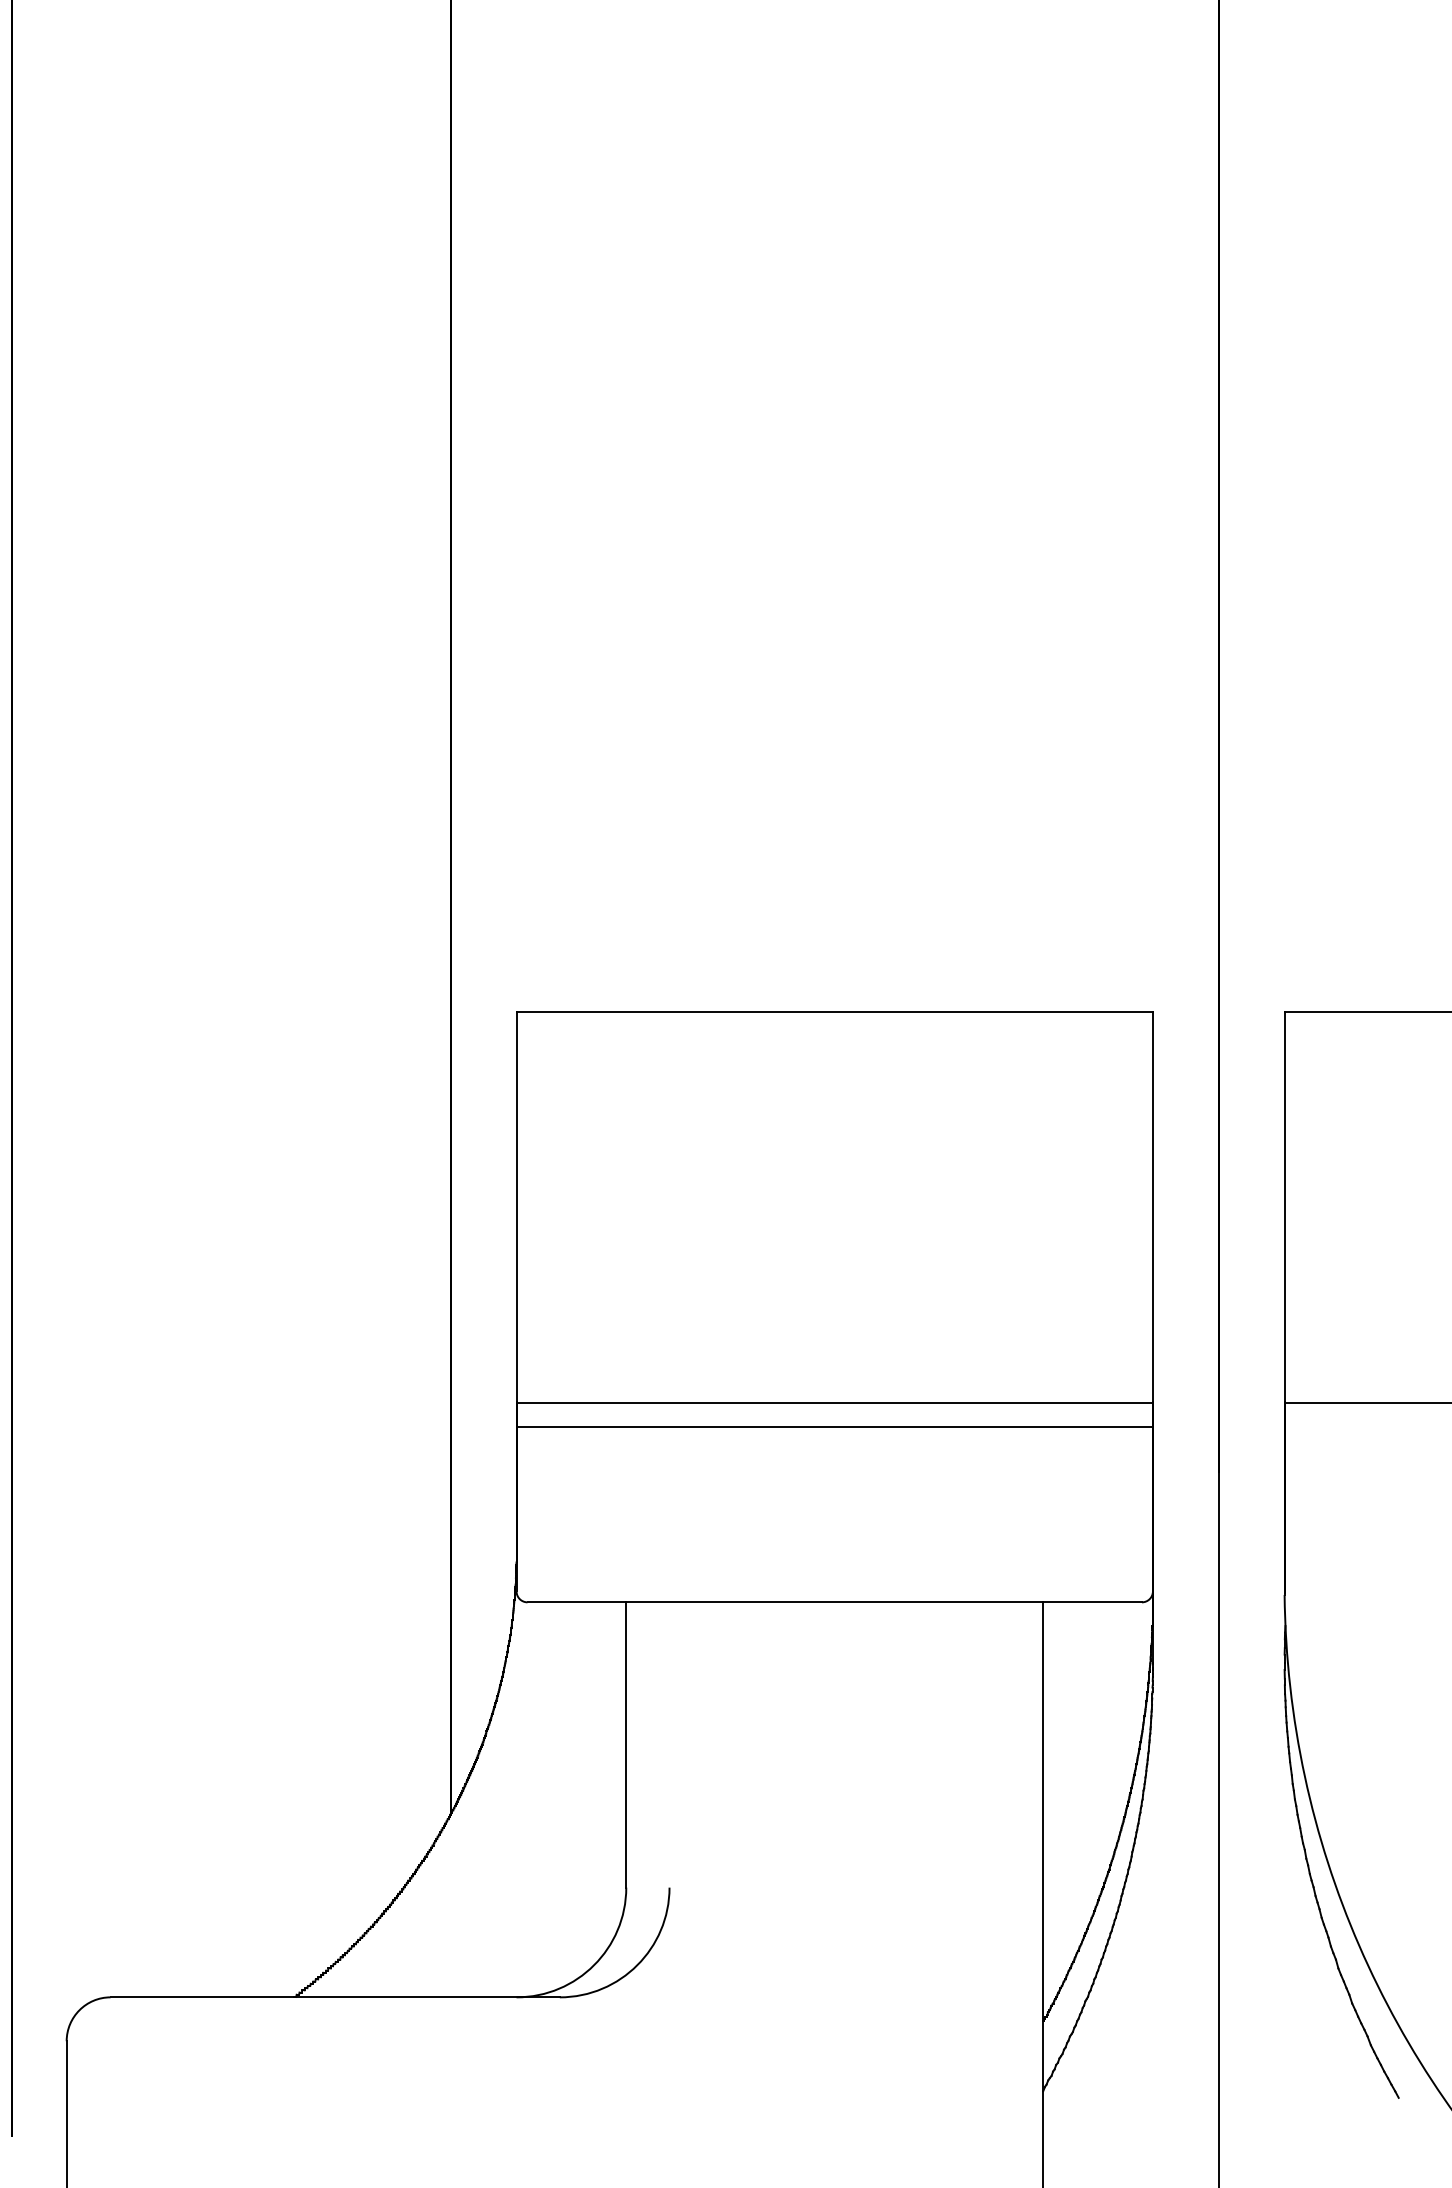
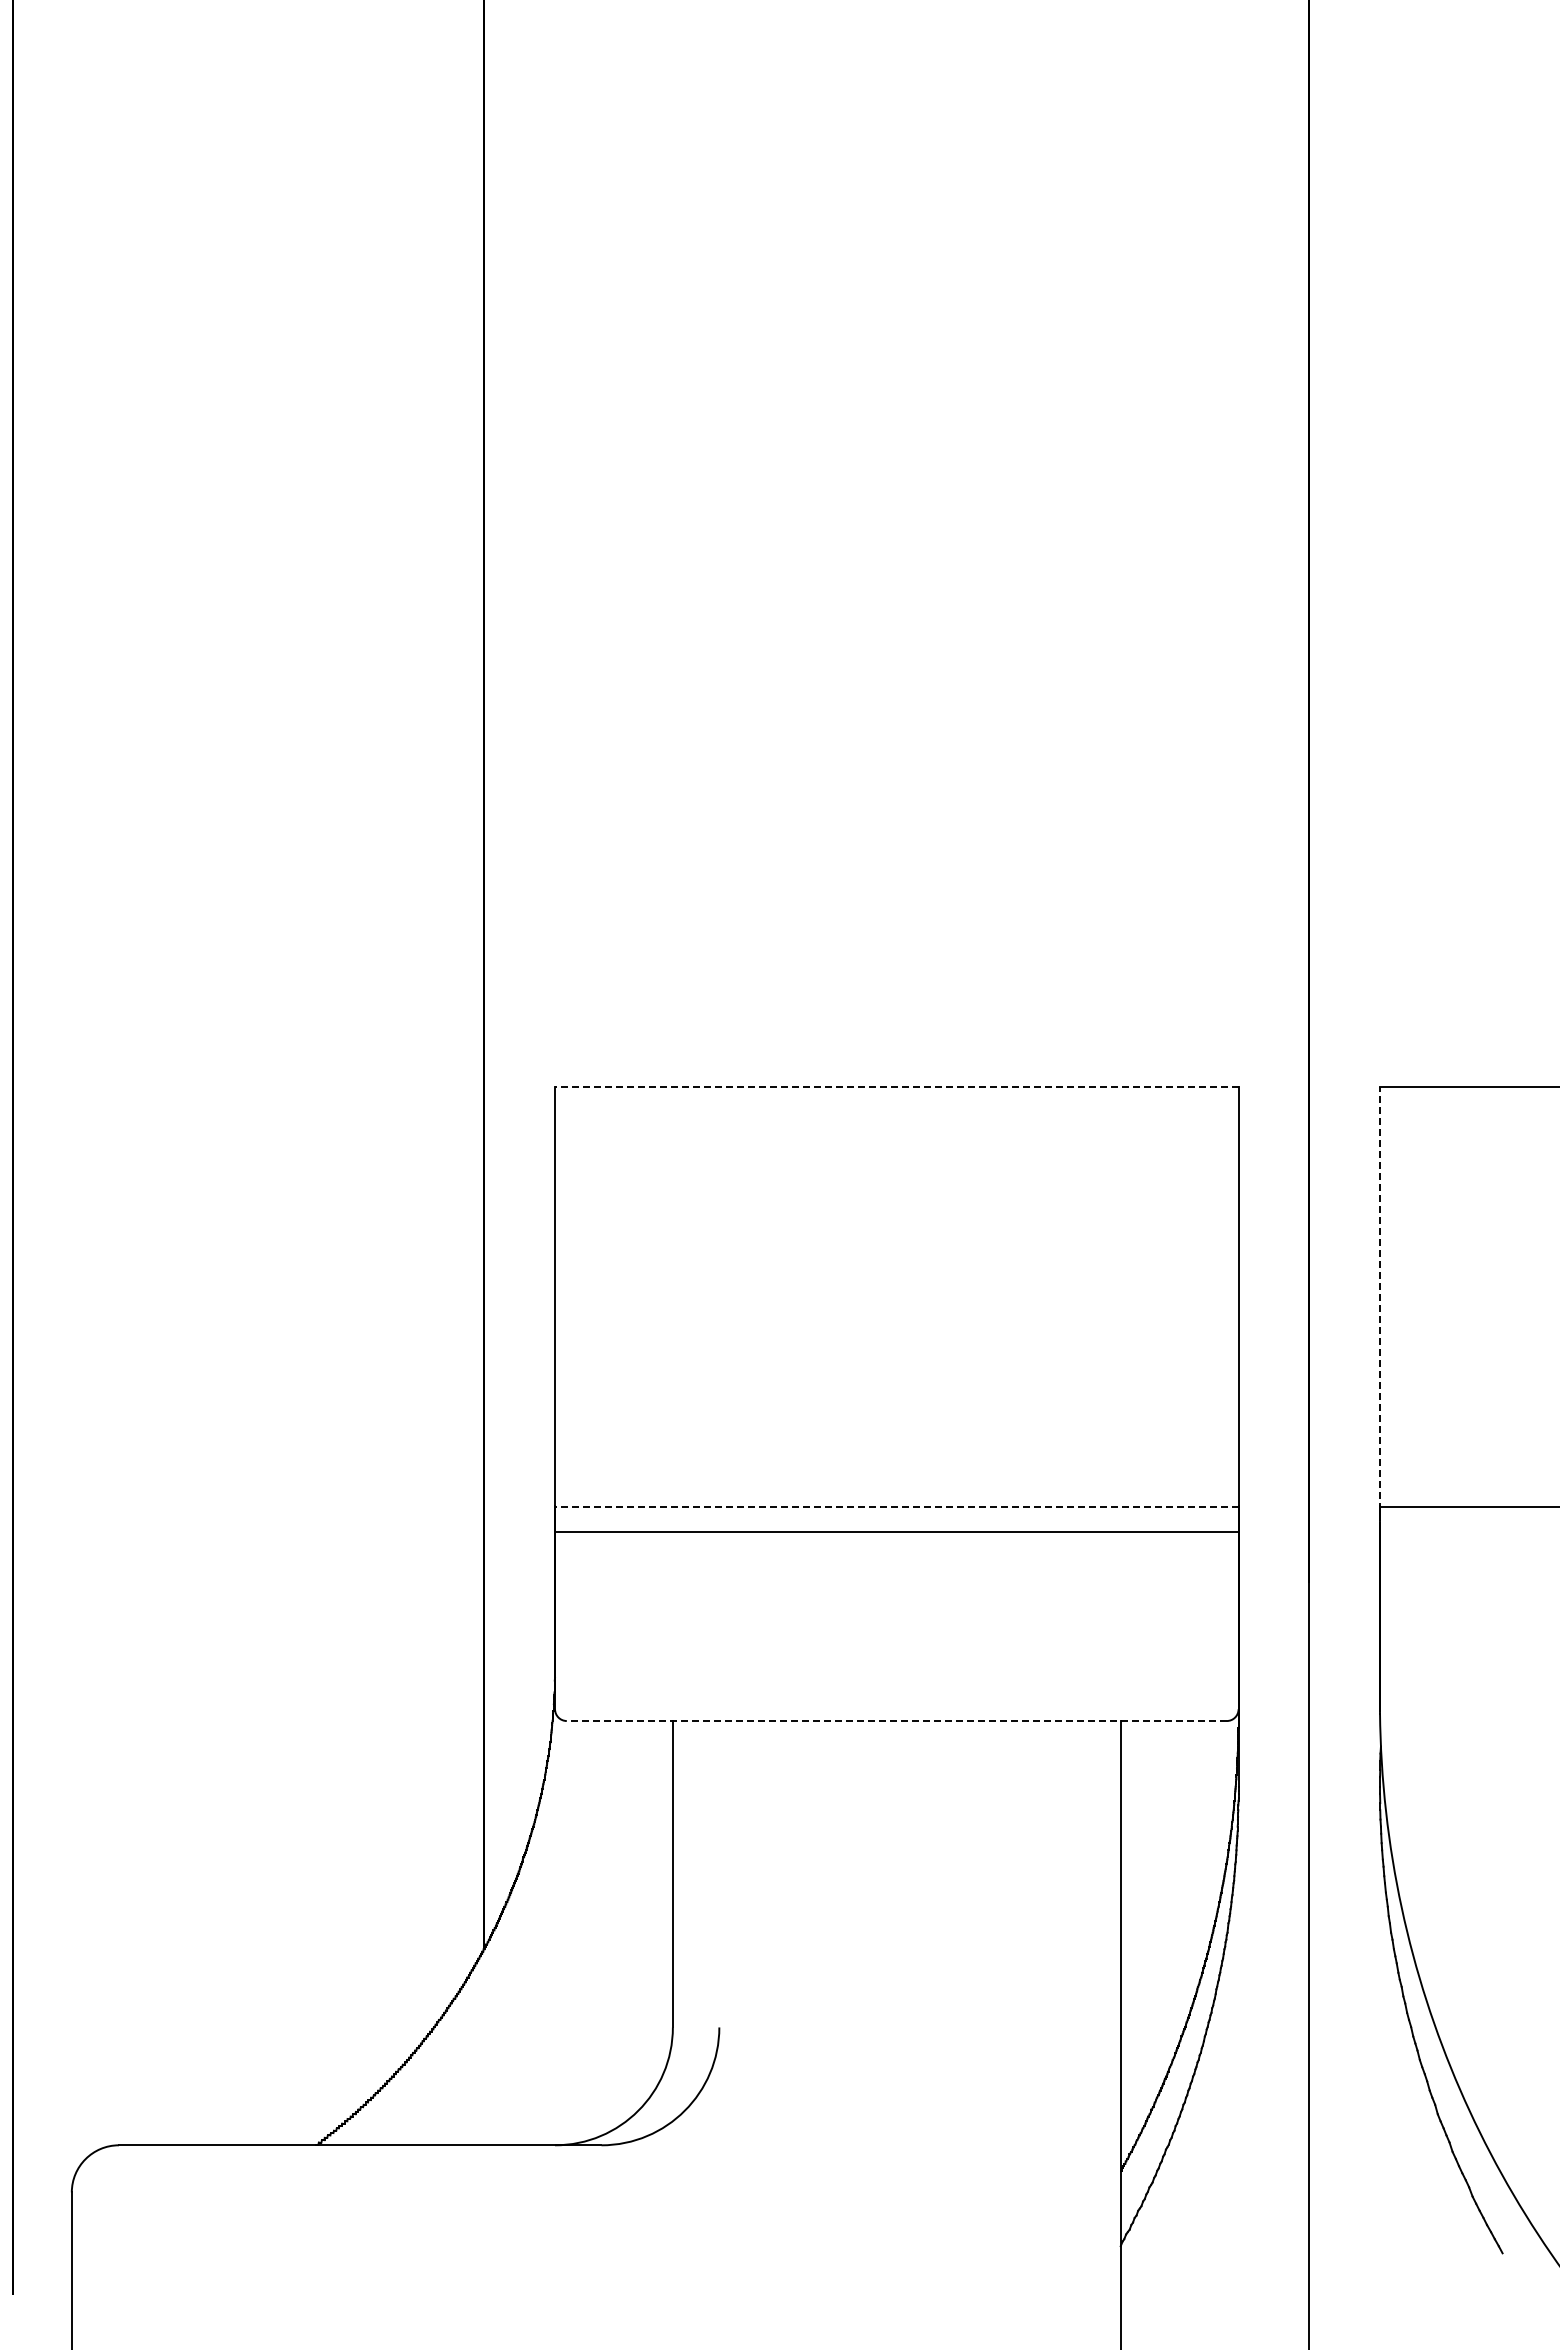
line: (834, 1011) -> (896, 1086), solid -> dashed
line: (1285, 1219) -> (1380, 1309), solid -> dashed
line: (834, 1403) -> (896, 1507), solid -> dashed
line: (834, 1602) -> (896, 1721), solid -> dashed

